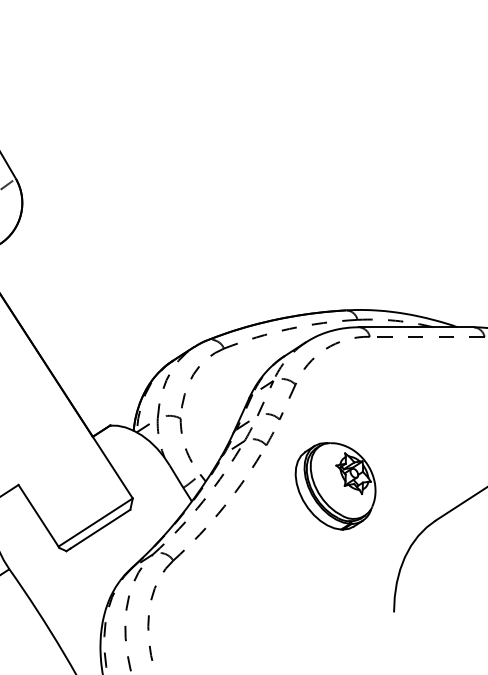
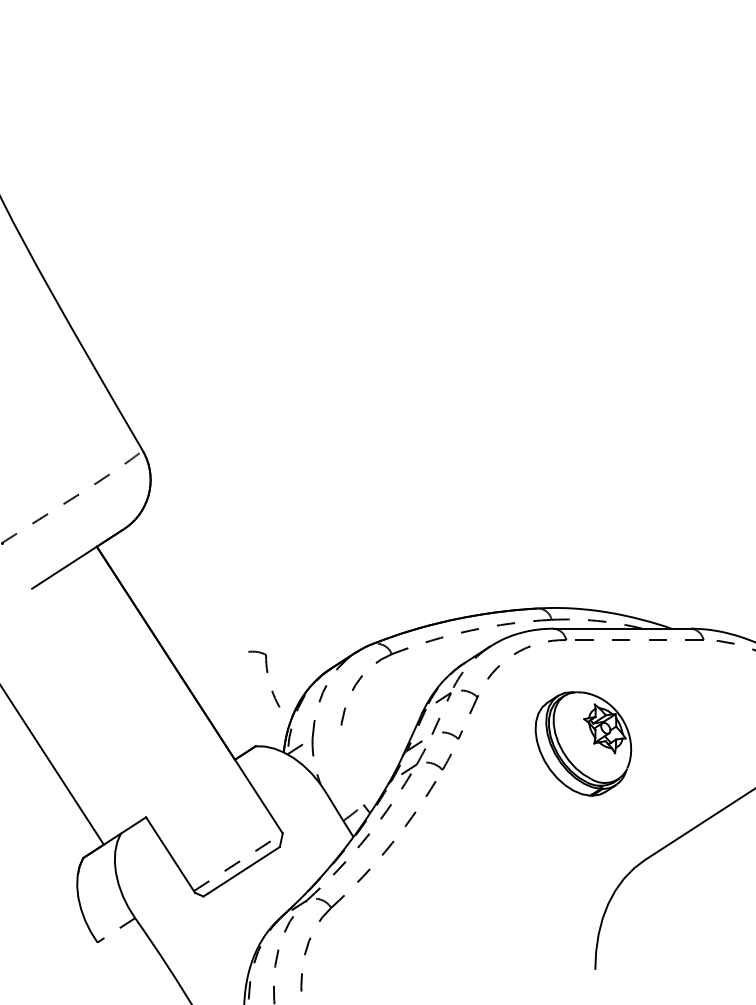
part: (181, 433) -> (266, 672), moved
part: (335, 485) -> (583, 743), moved
line: (95, 522) -> (238, 862), solid -> dashed

